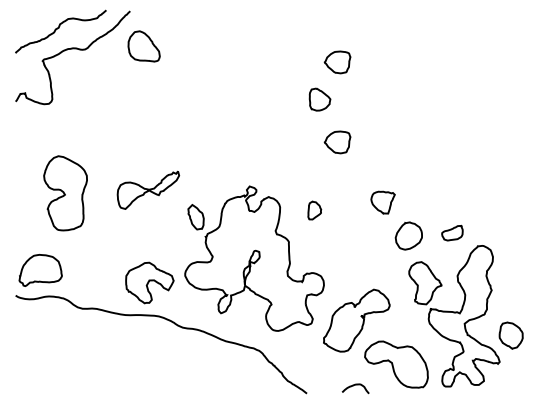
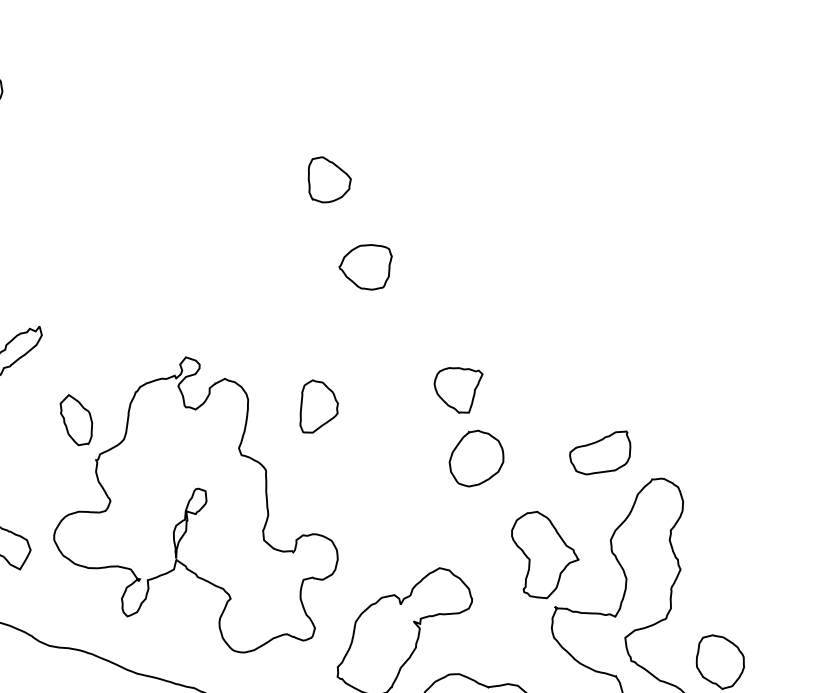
part: (337, 62) -> (365, 103), removed
part: (314, 210) -> (318, 406), size x1.43
part: (452, 232) -> (600, 451), size x1.43
part: (408, 235) -> (475, 457), moved

